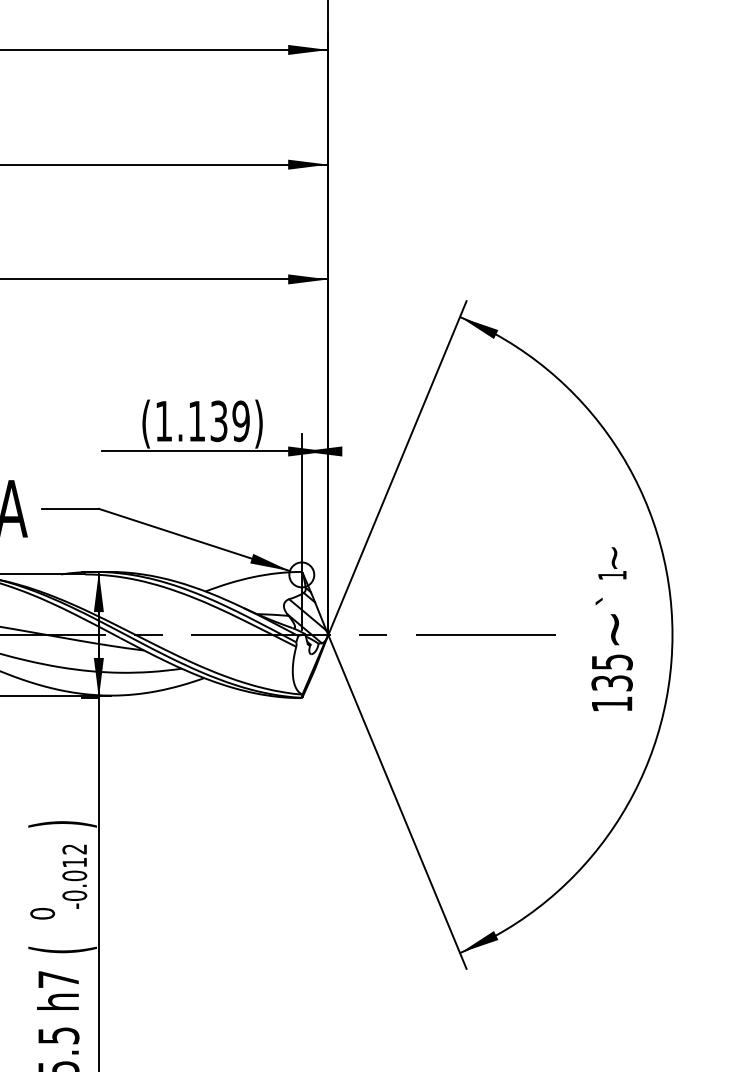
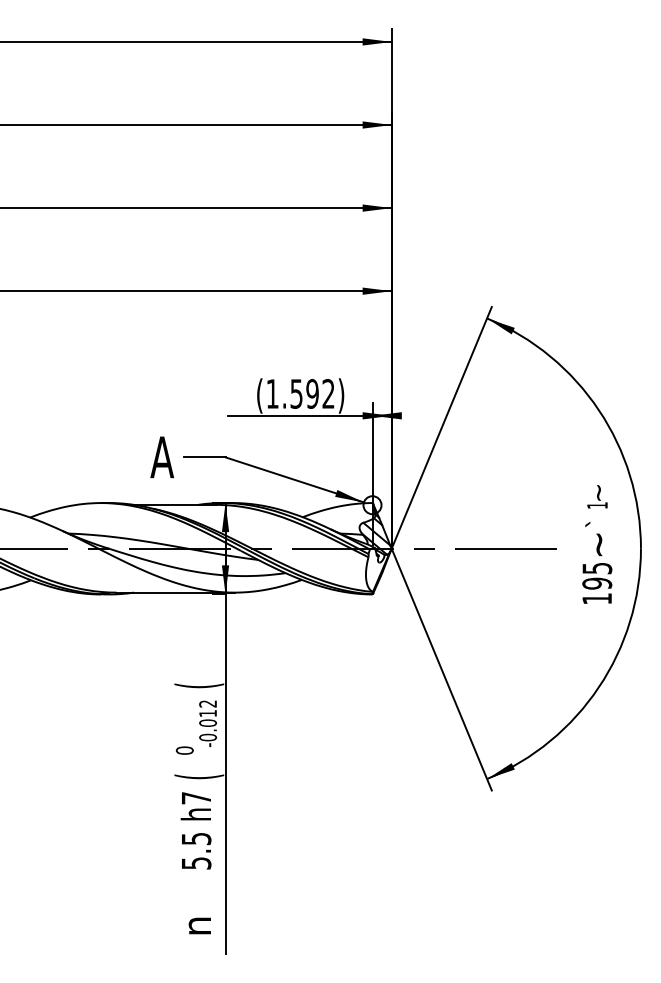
text: (218, 420) -> (312, 393), (1.139) -> (1.592)
text: (612, 683) -> (597, 583), 135 -> 195
text: (62, 823) -> (199, 685), ) -> (

